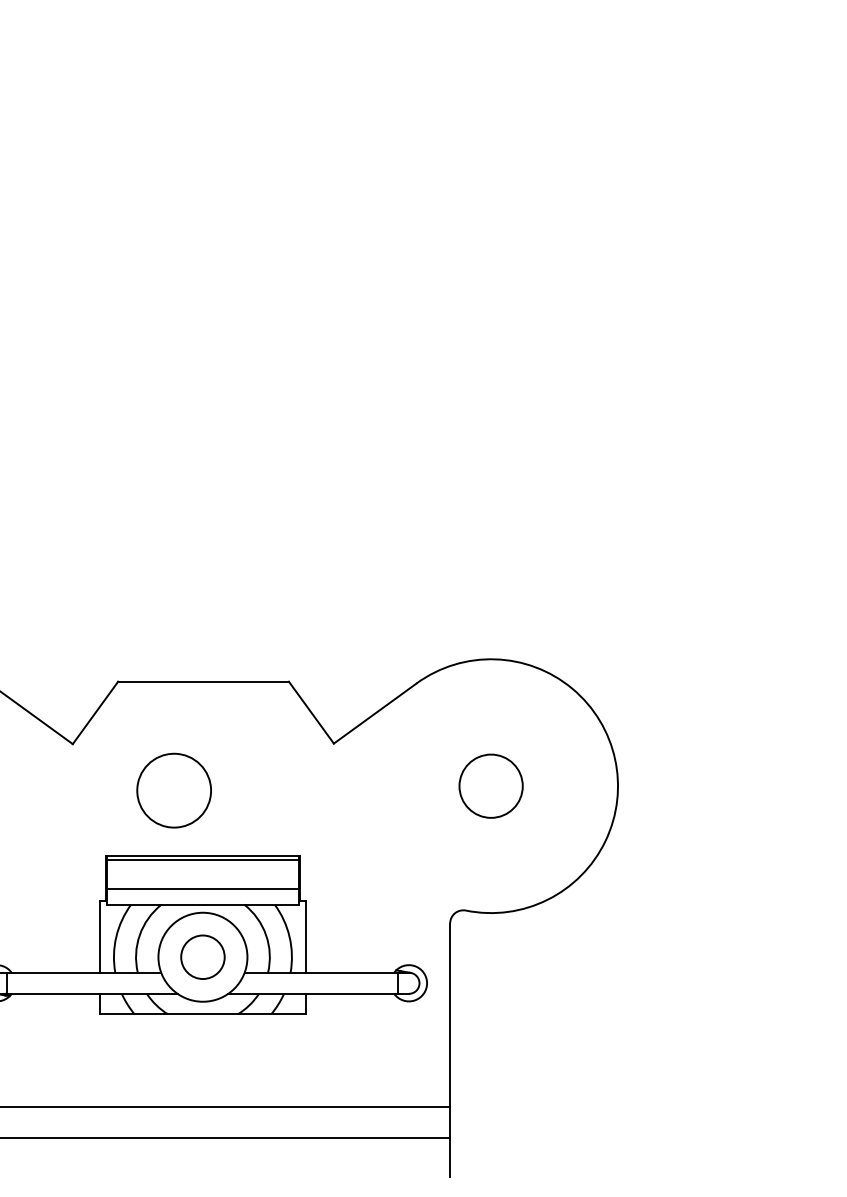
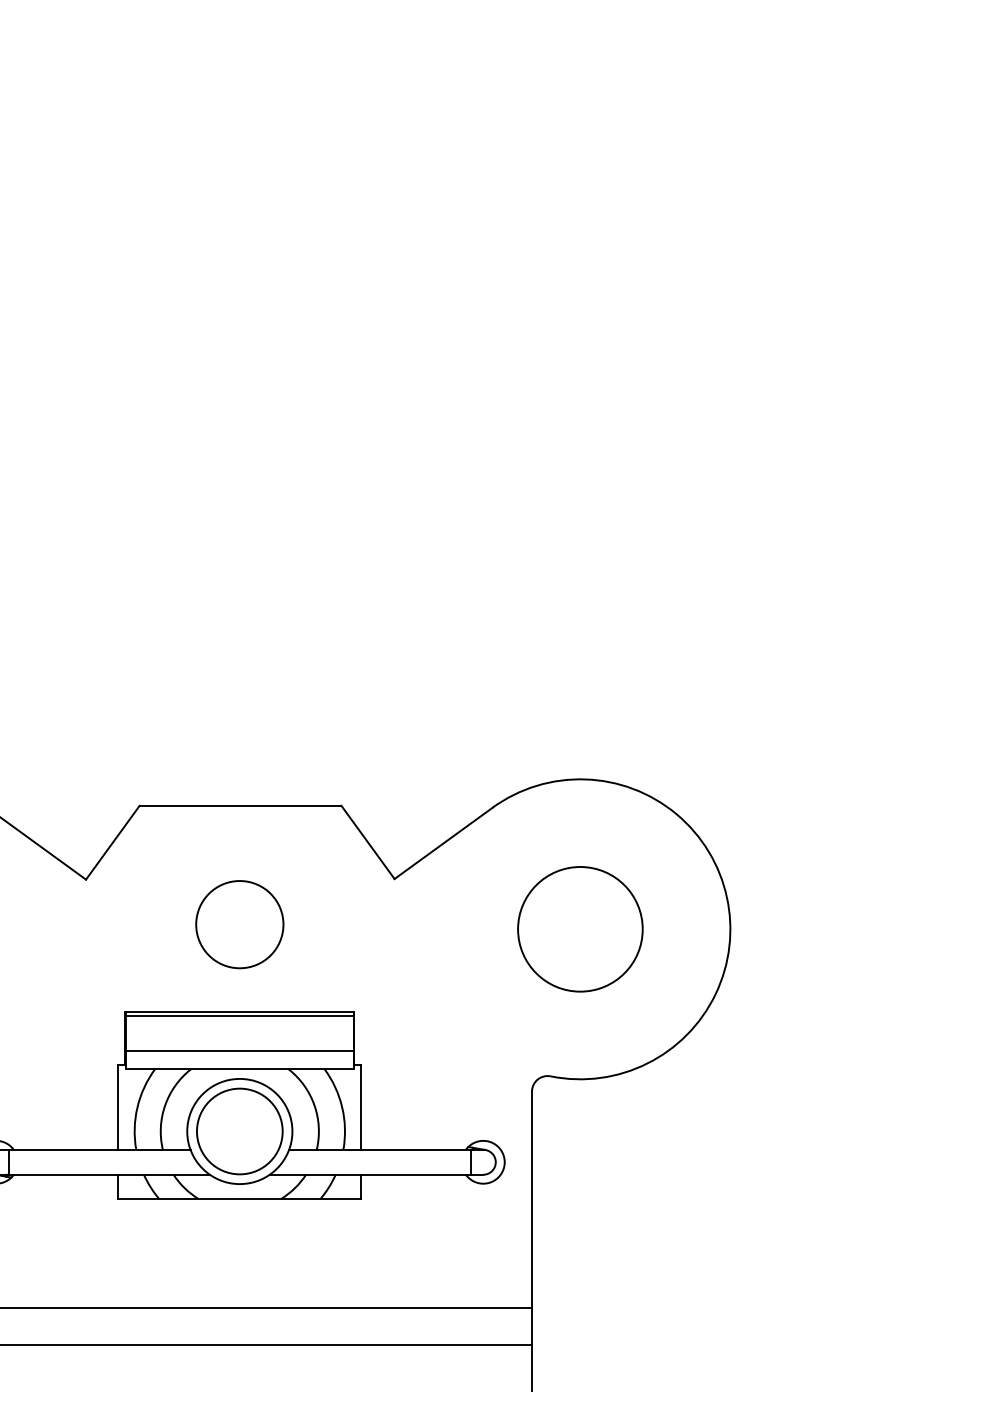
circle: (491, 786) -> (580, 929), size x1.67
circle: (173, 790) -> (239, 924), moved
circle: (202, 957) -> (239, 1131), size x1.67

